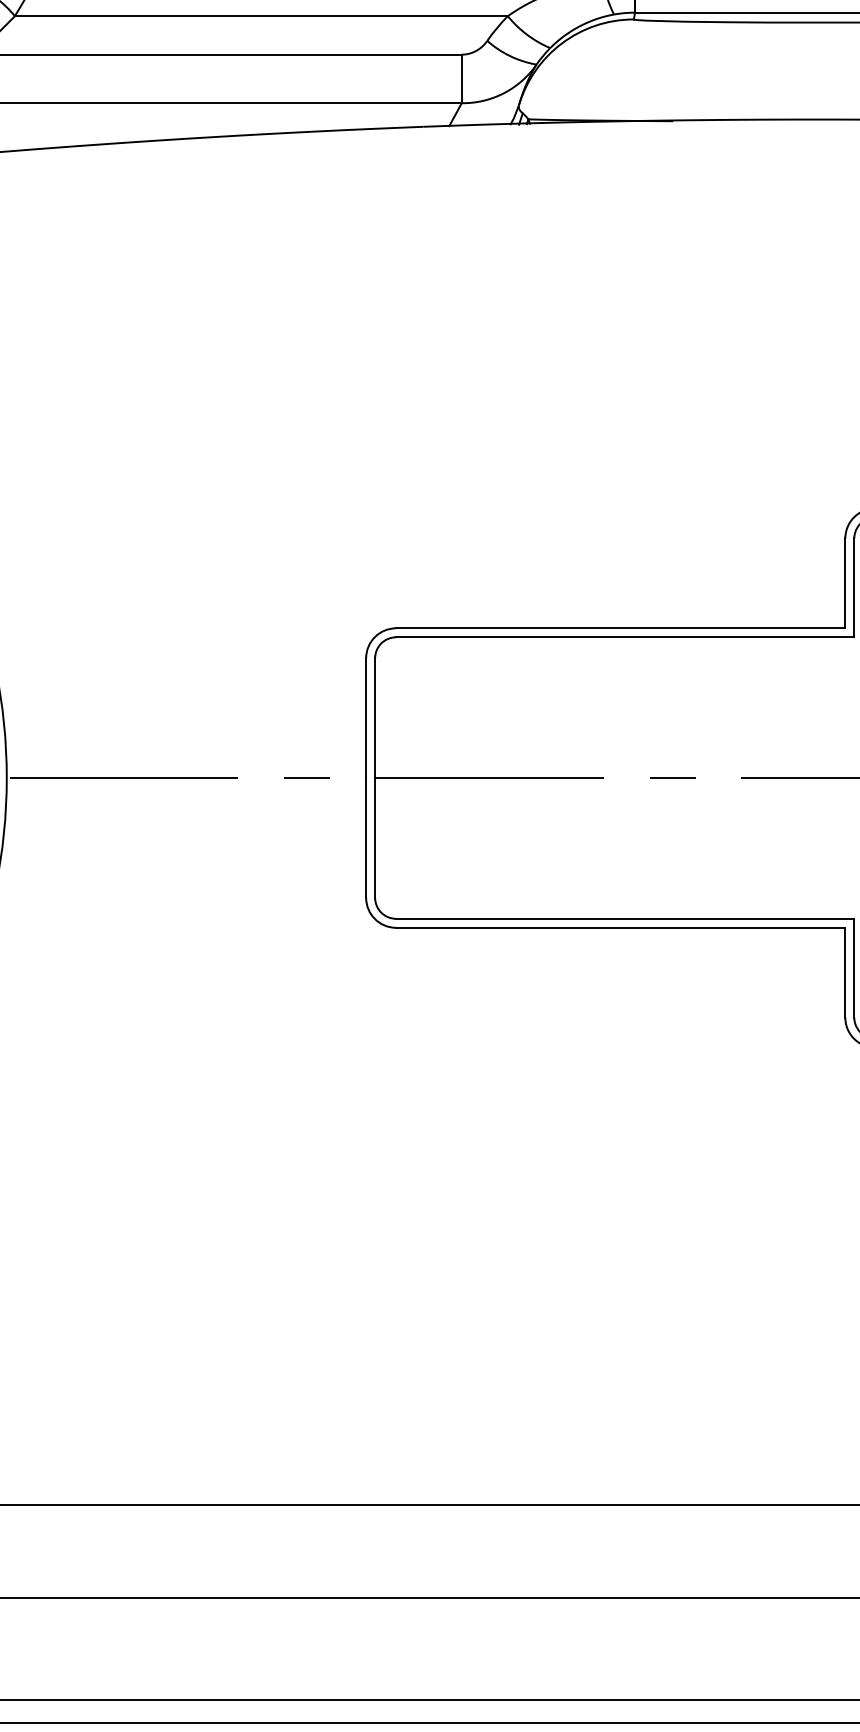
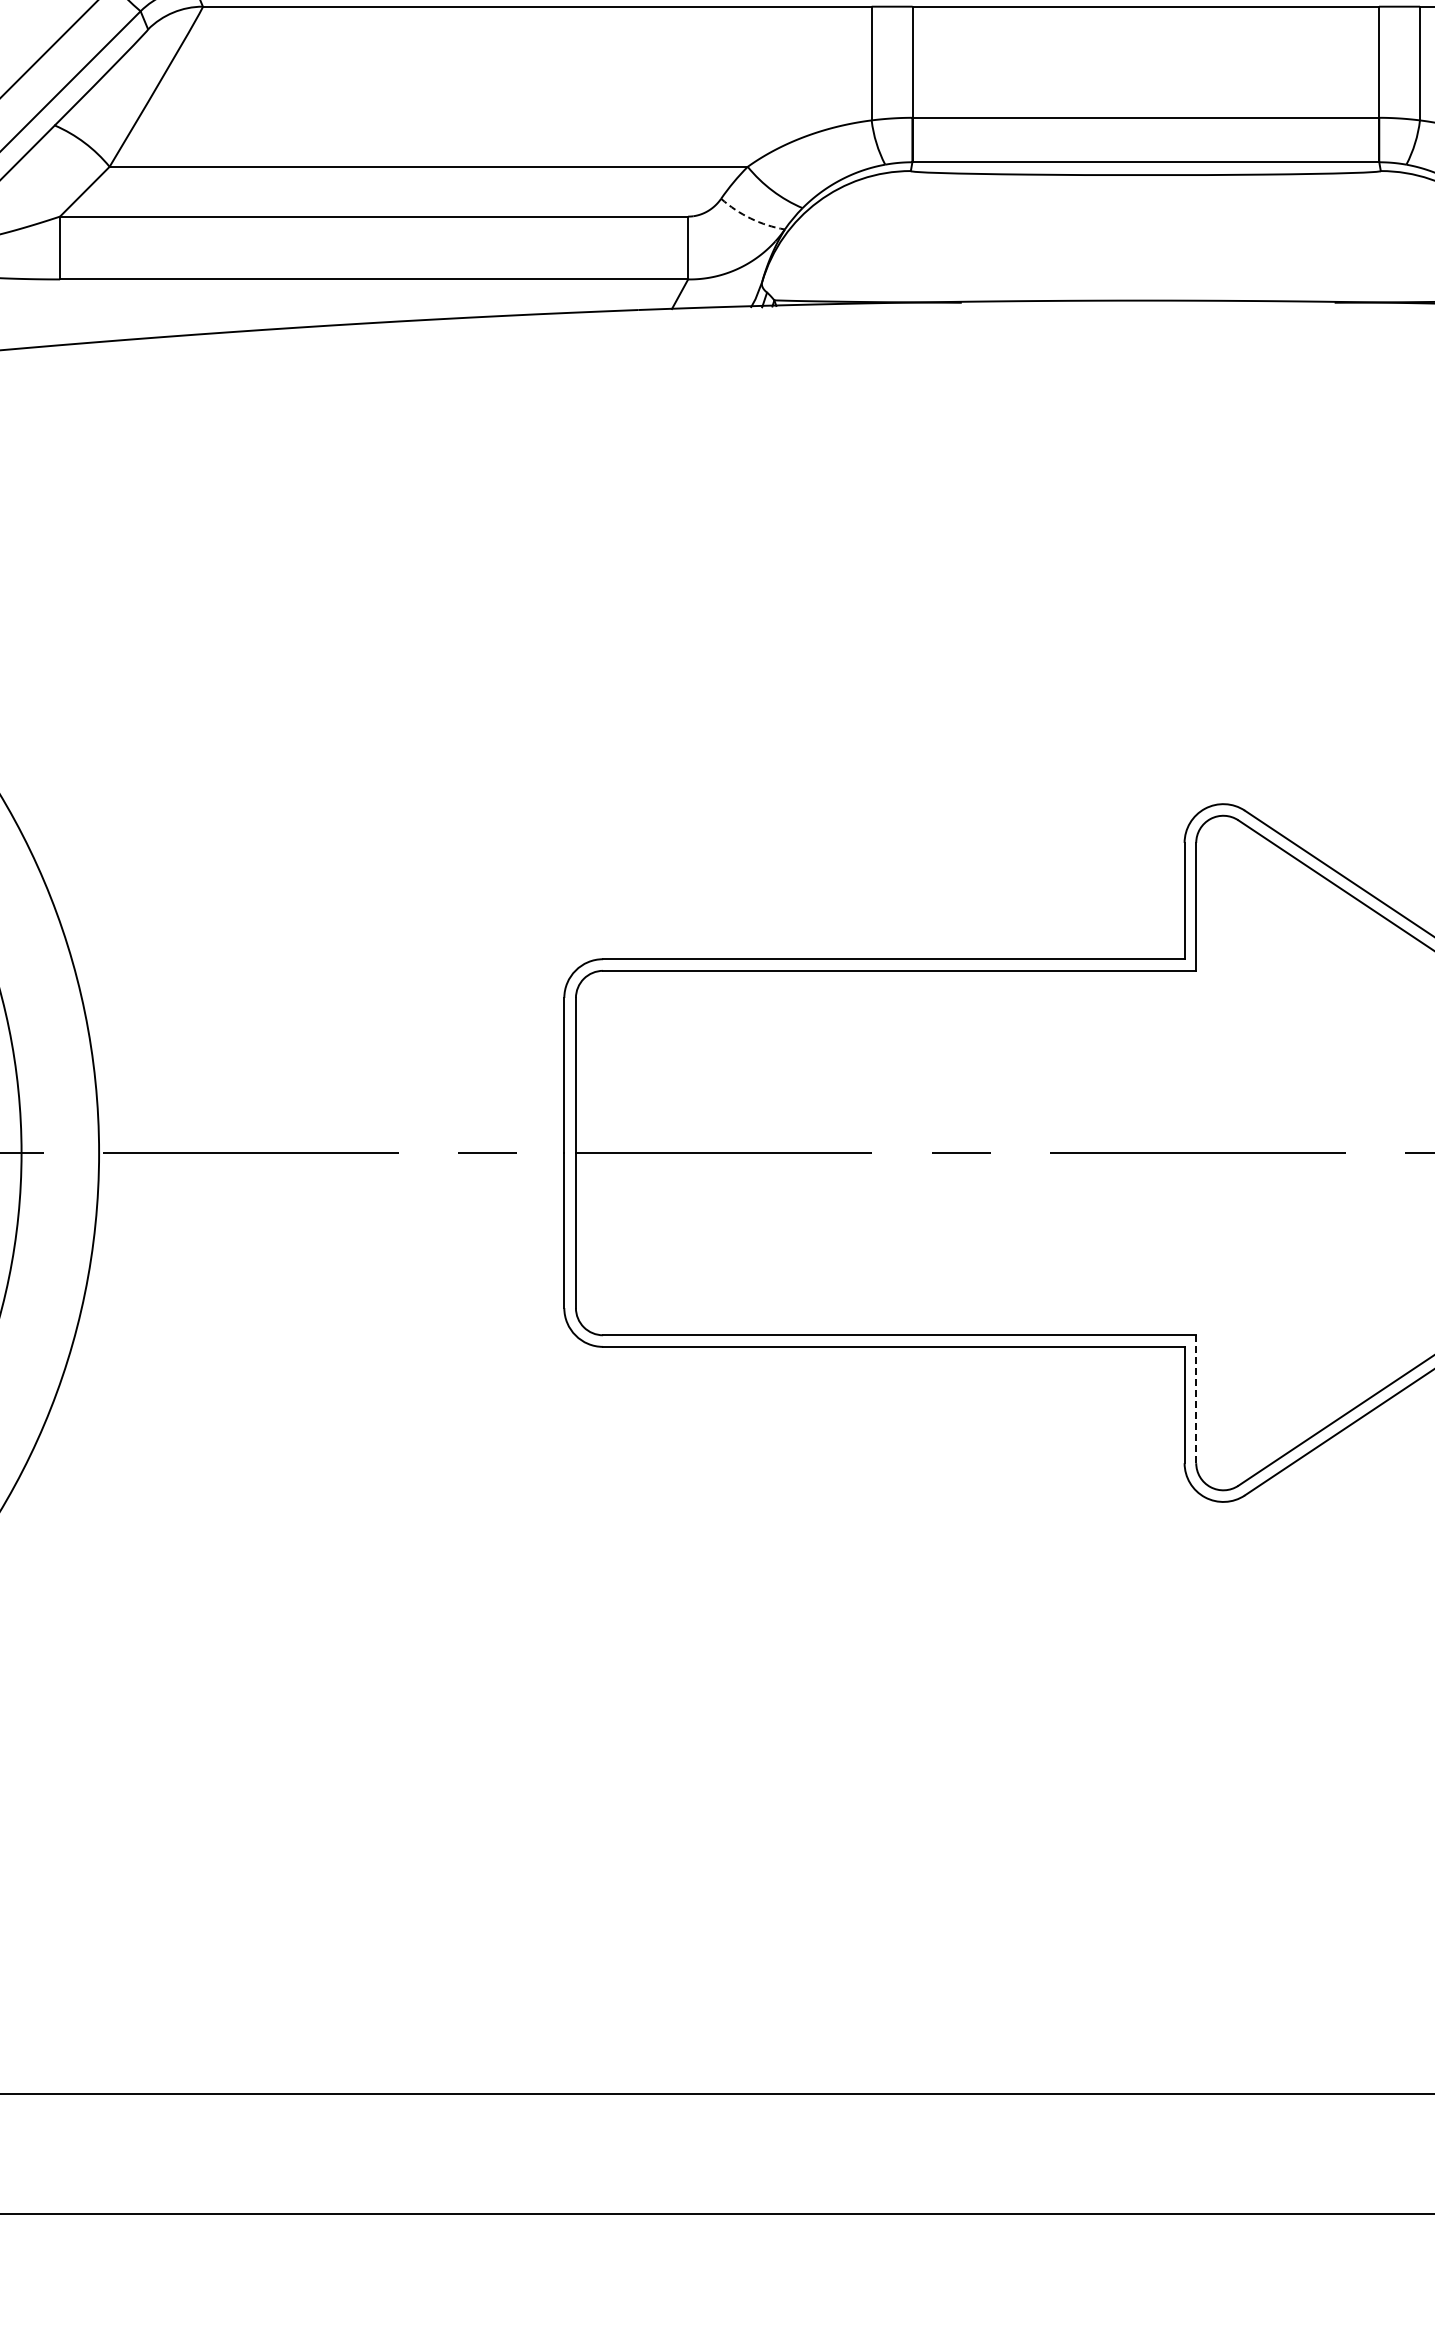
arc: (509, 56) -> (750, 218), solid -> dashed
line: (854, 968) -> (1196, 1399), solid -> dashed

